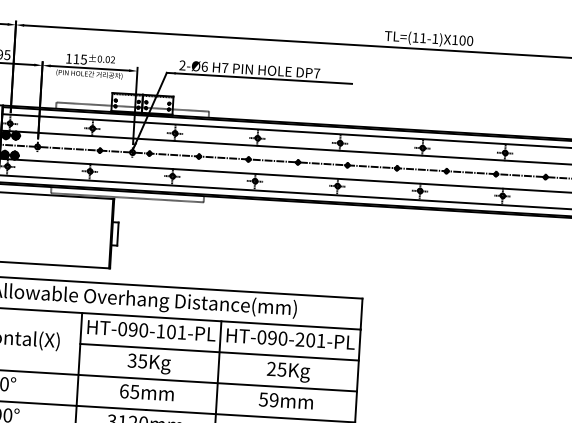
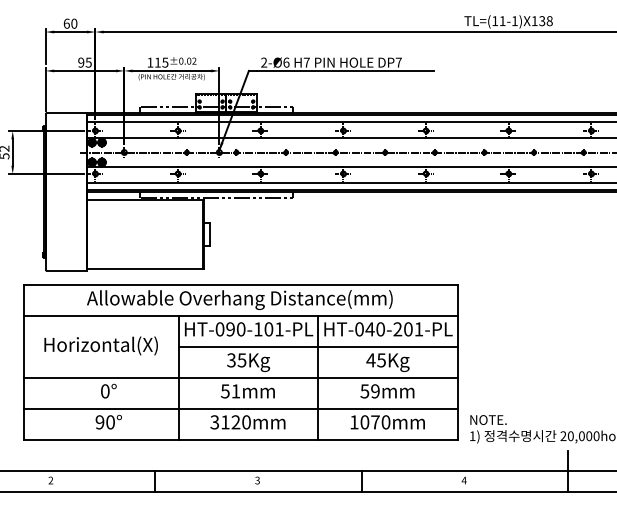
text: (465, 41) -> (545, 21), TL=(11-1)X100 -> TL=(11-1)X138
text: (271, 338) -> (369, 329), HT-090-201-PL -> HT-040-201-PL
text: (271, 369) -> (370, 360), 25Kg -> 45Kg
text: (129, 391) -> (230, 391), 65mm -> 51mm

